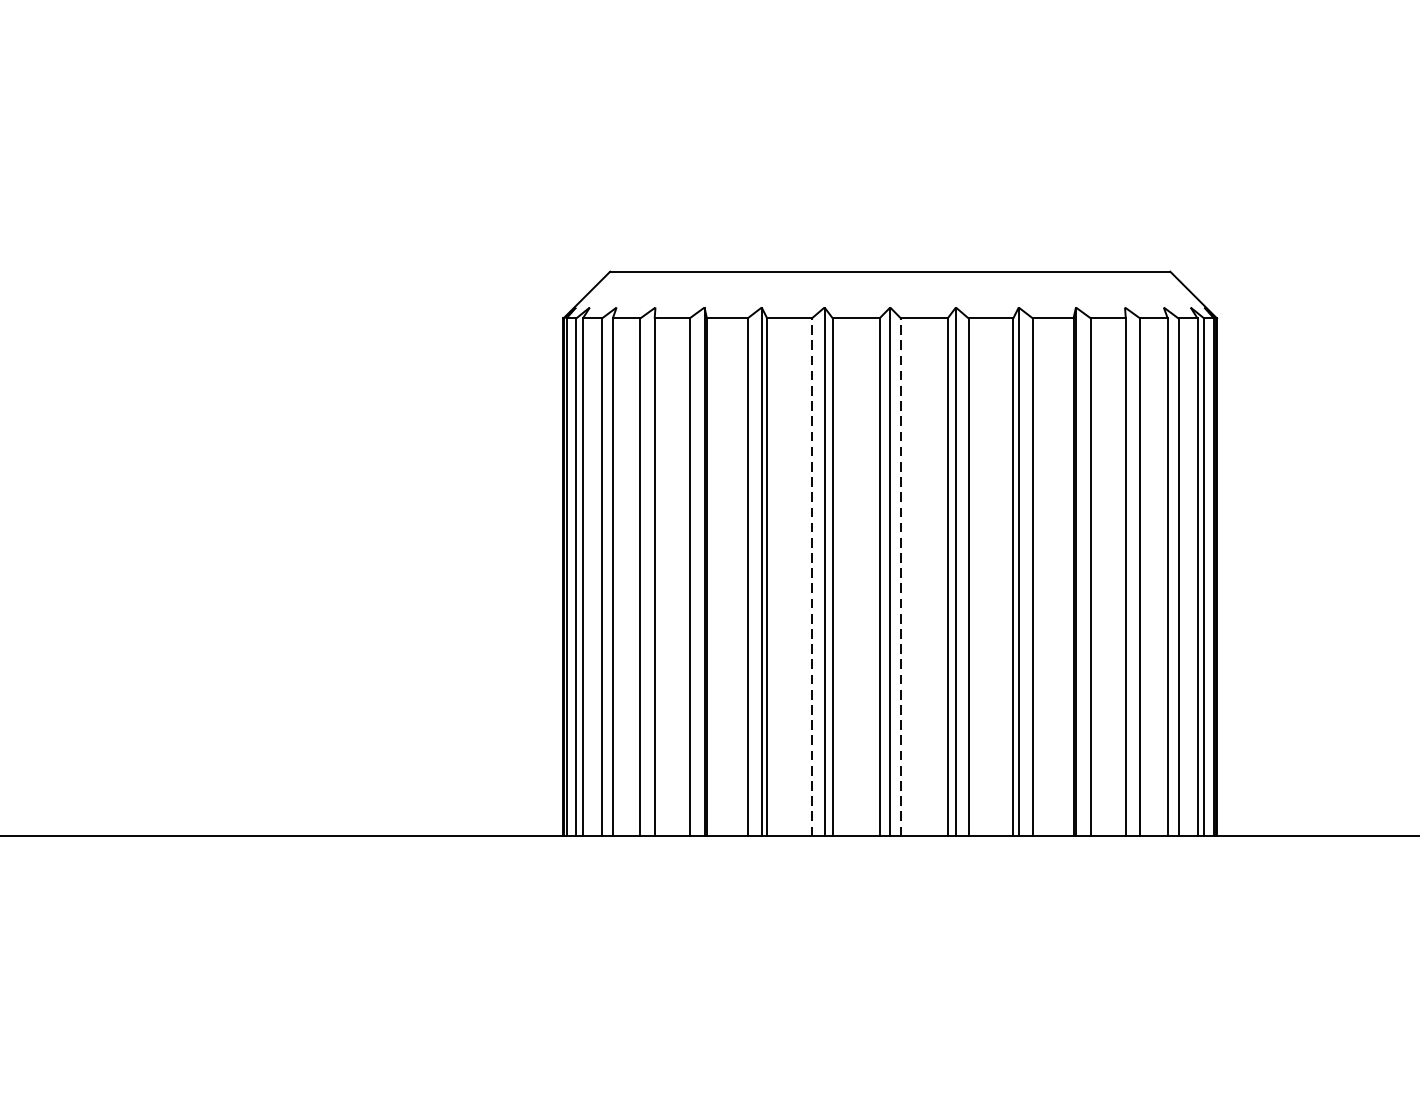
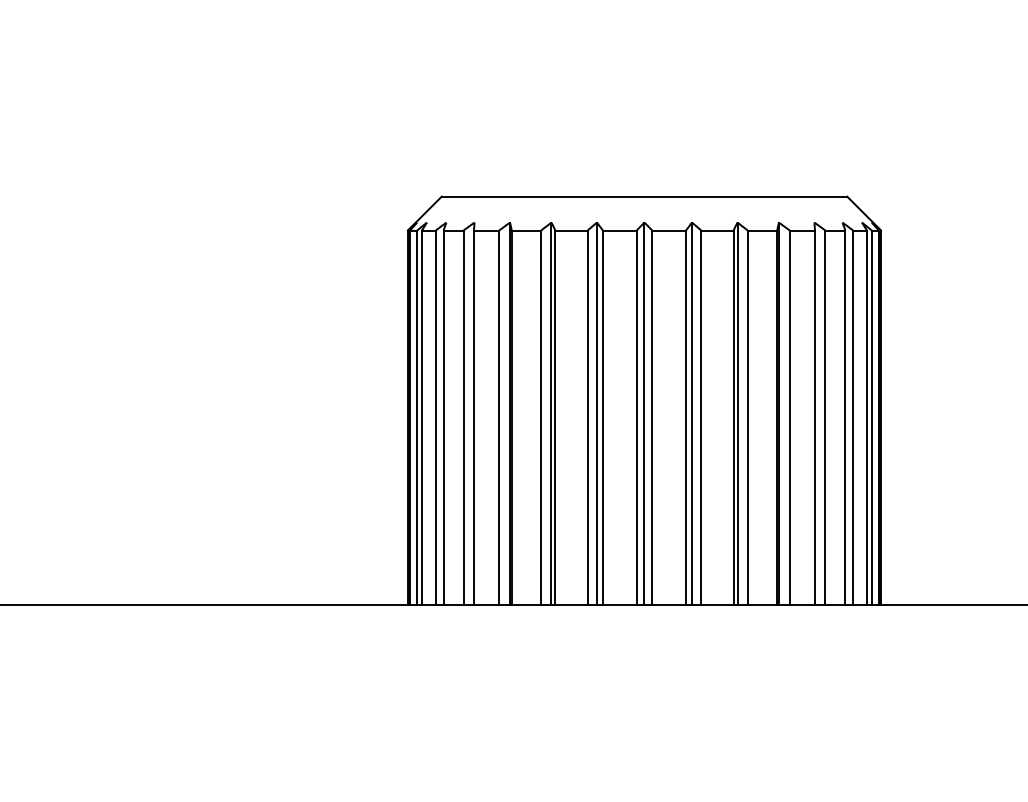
line: (811, 576) -> (587, 417), dashed -> solid
line: (901, 576) -> (652, 417), dashed -> solid

